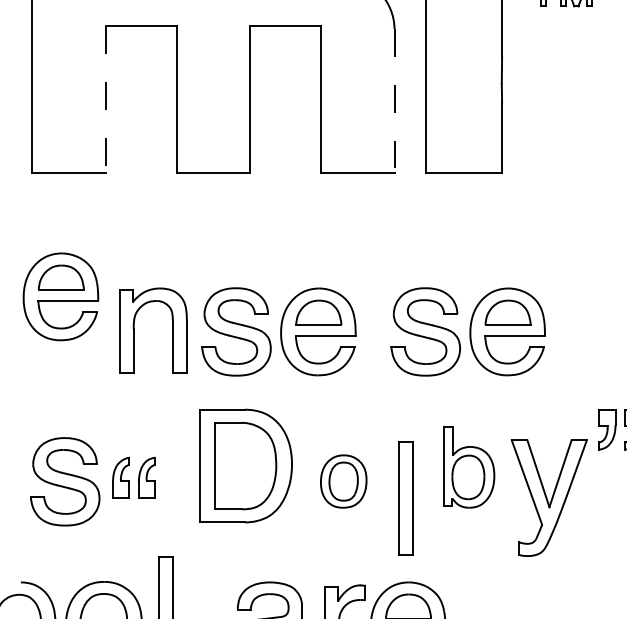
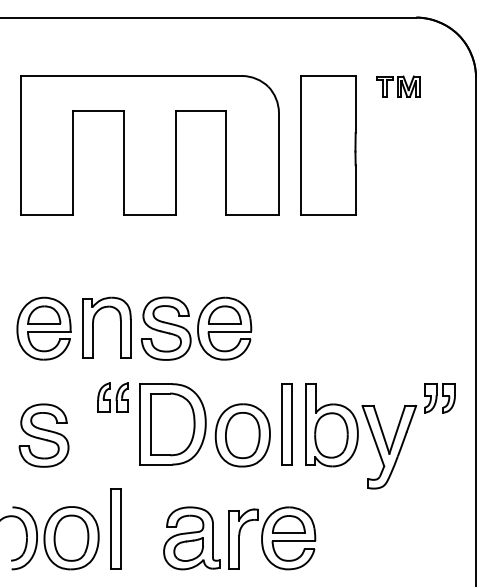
line: (106, 100) -> (73, 163), dashed -> solid
line: (393, 101) -> (278, 164), dashed -> solid
part: (60, 296) -> (43, 328), moved
part: (468, 331) -> (331, 328), removed
part: (468, 467) -> (331, 425), size x1.43
part: (133, 477) -> (112, 397), moved
part: (343, 481) -> (242, 435), size x1.67
part: (405, 498) -> (286, 424), moved

